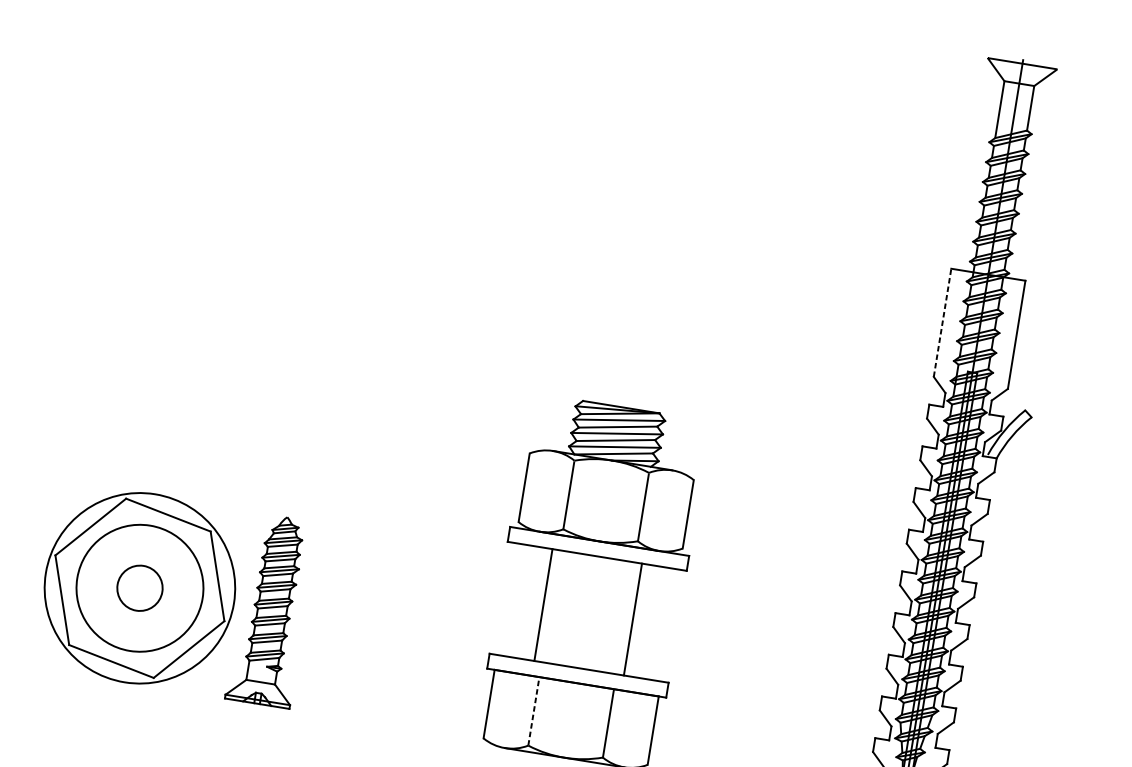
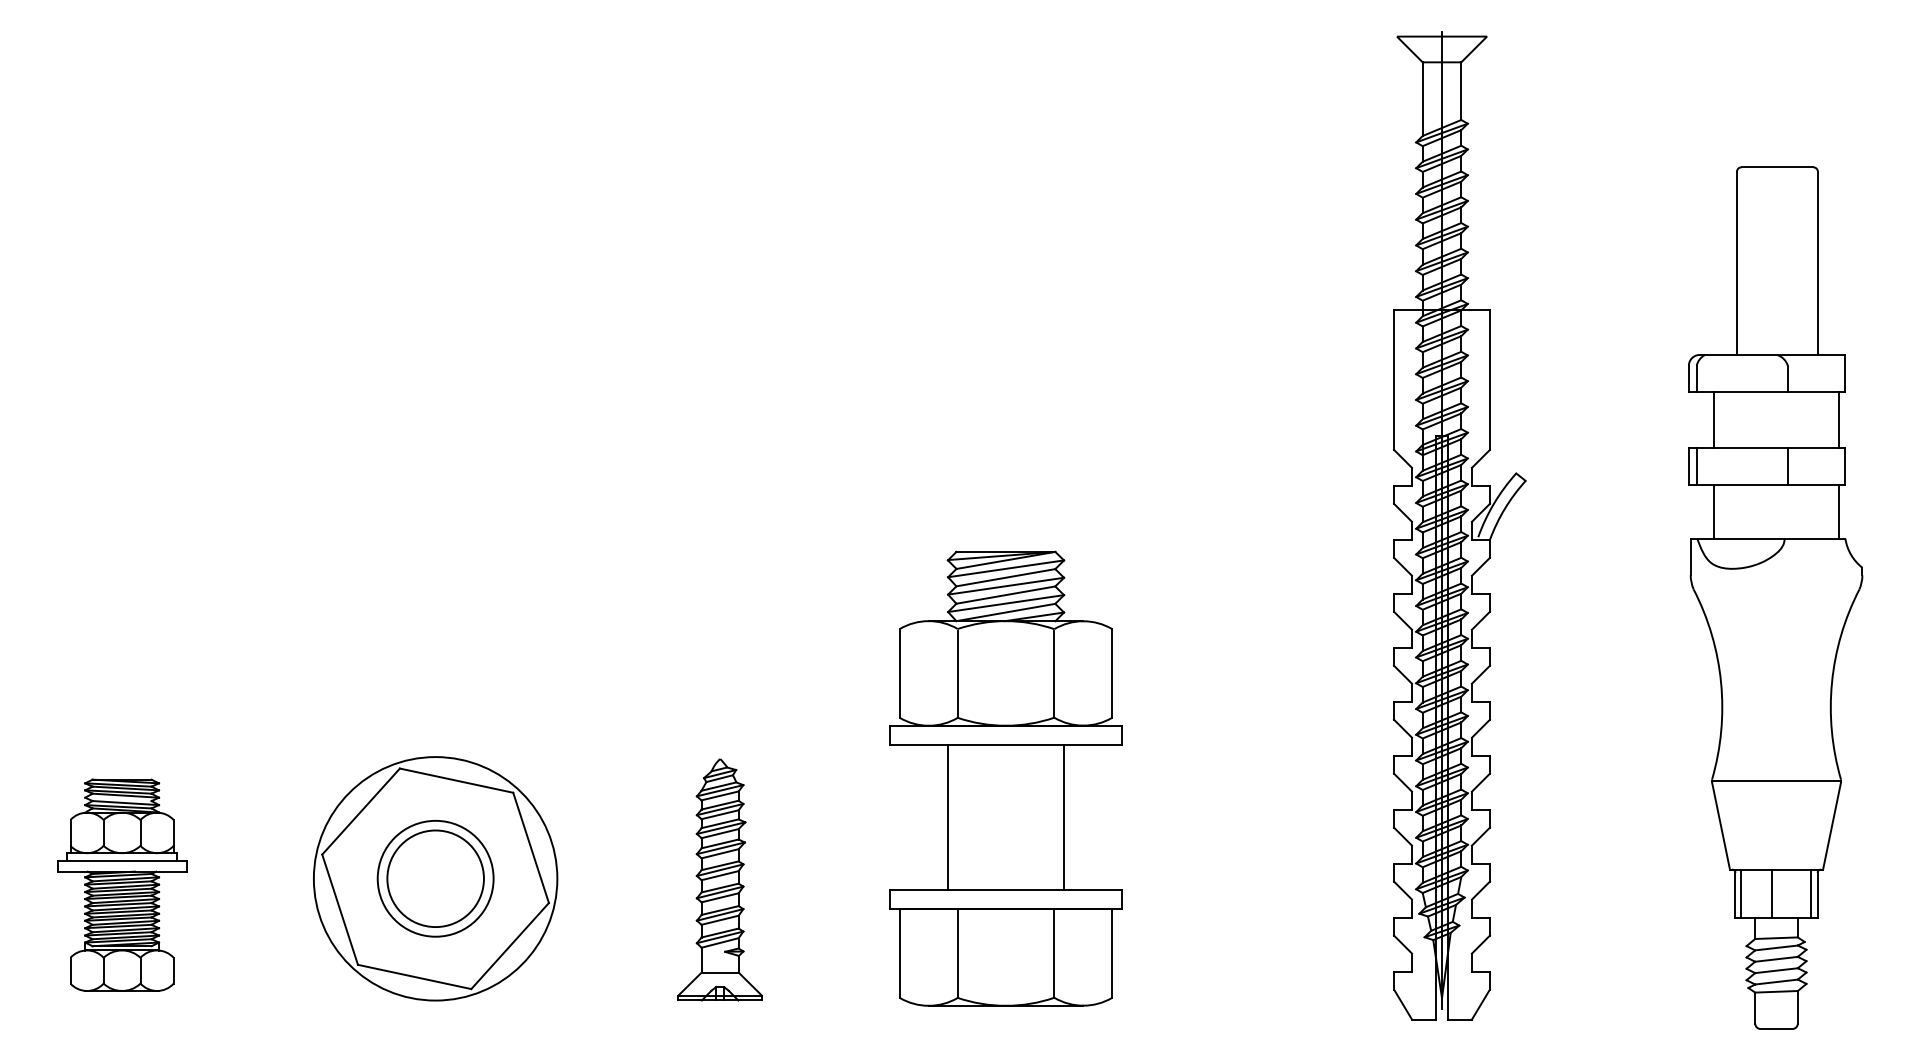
line: (942, 322) -> (1394, 379), dashed -> solid
circle: (139, 588) -> (435, 878), size x0.71
circle: (139, 588) -> (435, 878), size x1.67
part: (271, 610) -> (719, 879), moved
line: (533, 712) -> (957, 954), dashed -> solid

